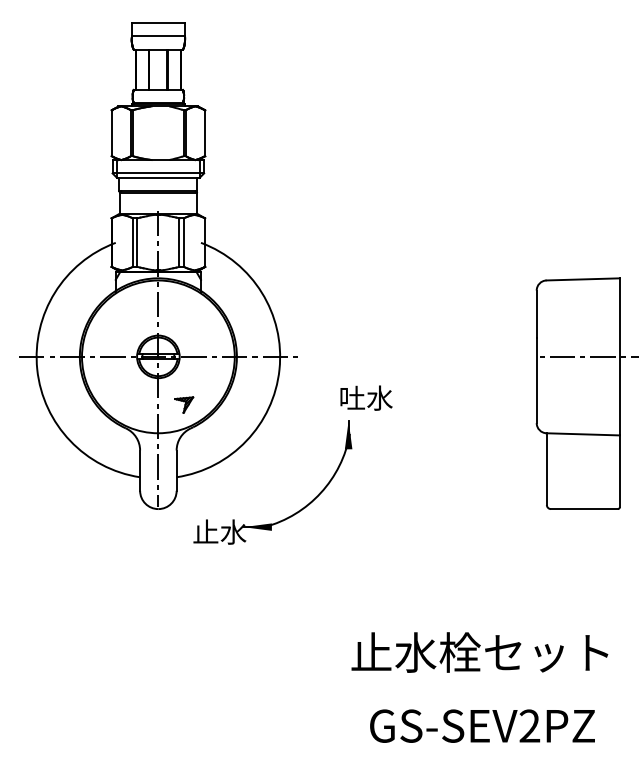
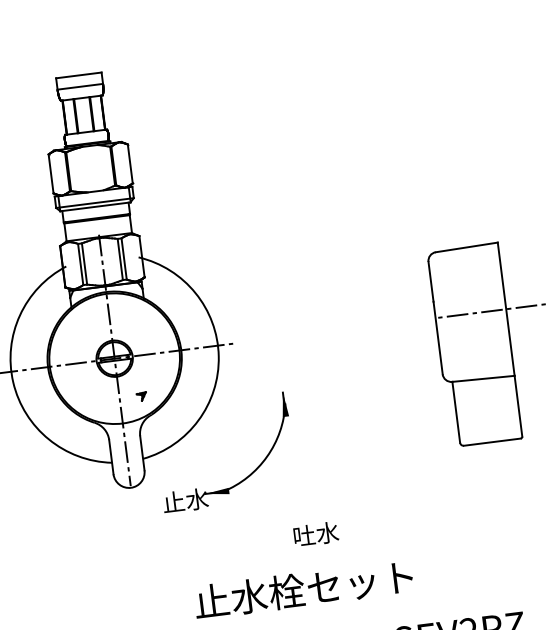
text: (366, 397) -> (316, 533), moved
part: (184, 404) -> (141, 396), size x0.6
text: (479, 652) -> (303, 589), moved

